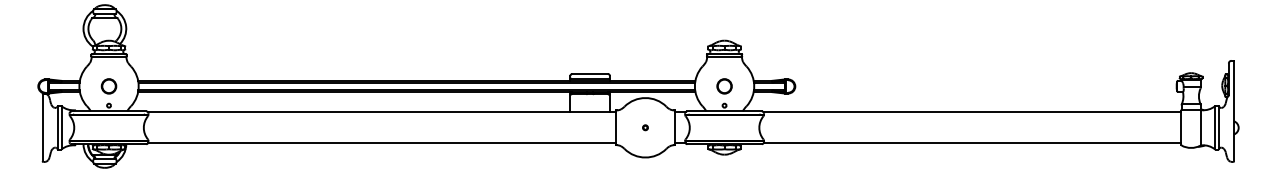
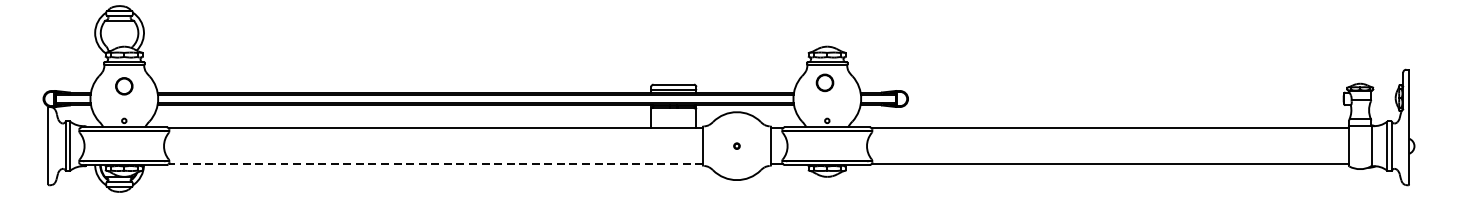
part: (108, 86) -> (123, 86), moved
circle: (724, 86) -> (824, 83), moved
line: (381, 143) -> (435, 164), solid -> dashed

